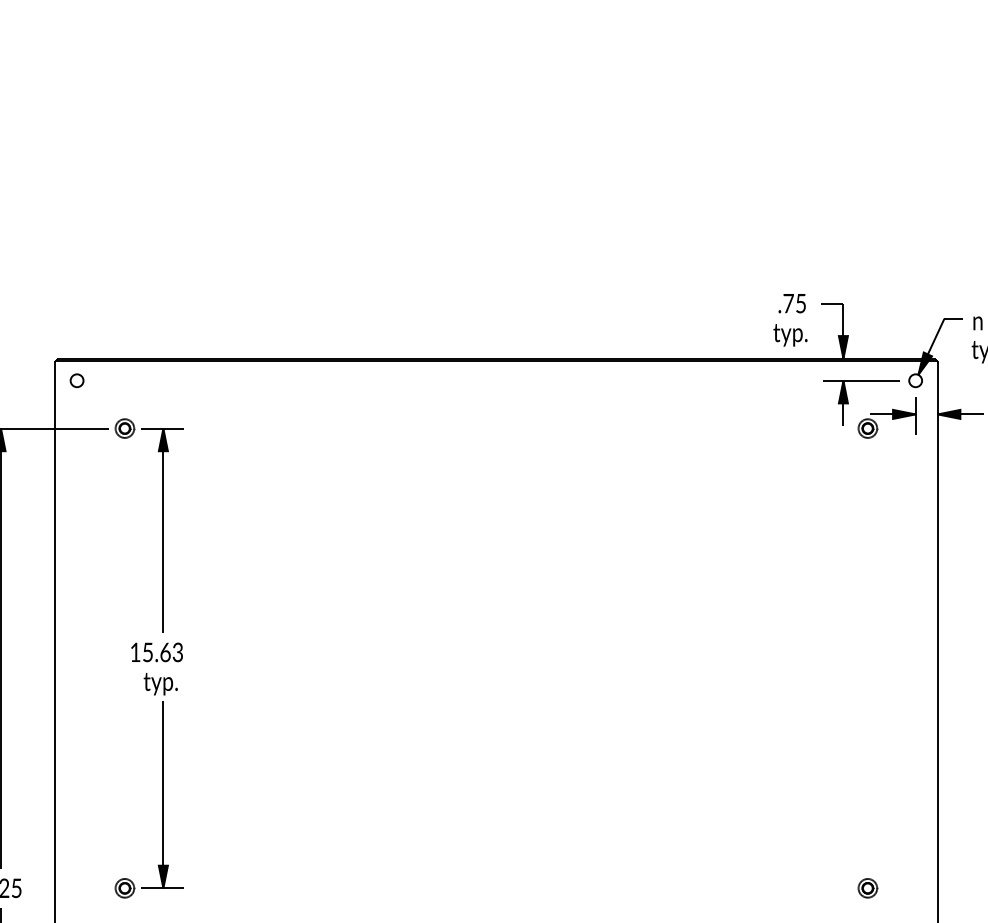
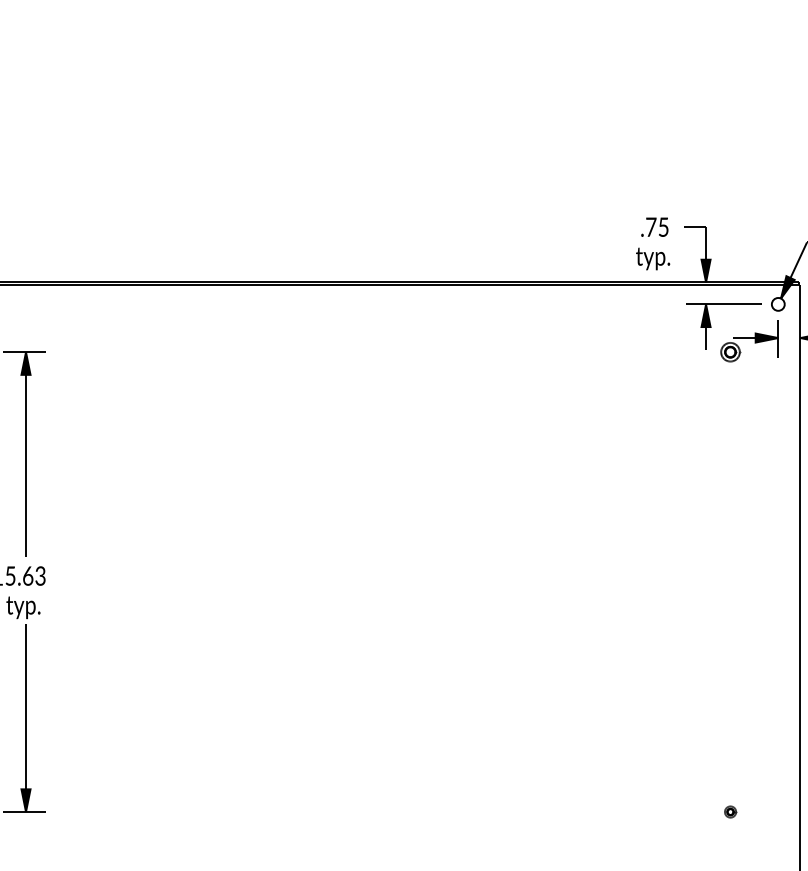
part: (867, 888) -> (730, 812), size x0.6

